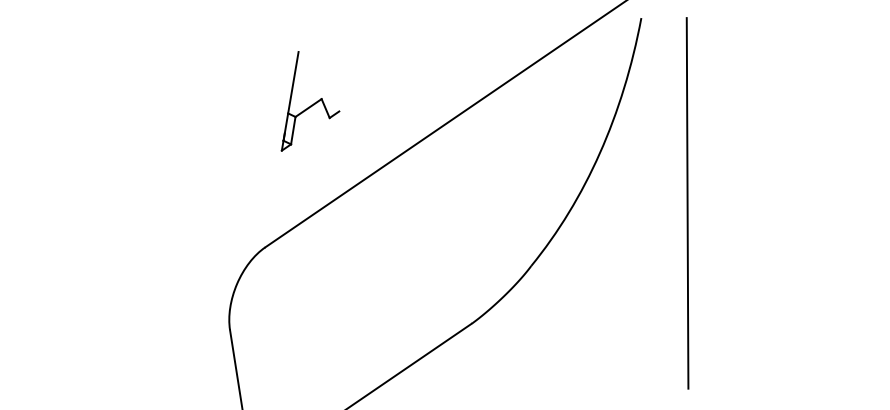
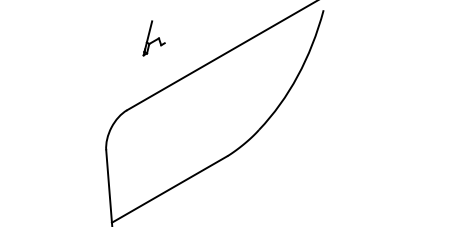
part: (309, 100) -> (154, 38), size x0.7
line: (687, 203) -> (339, 104), removed

